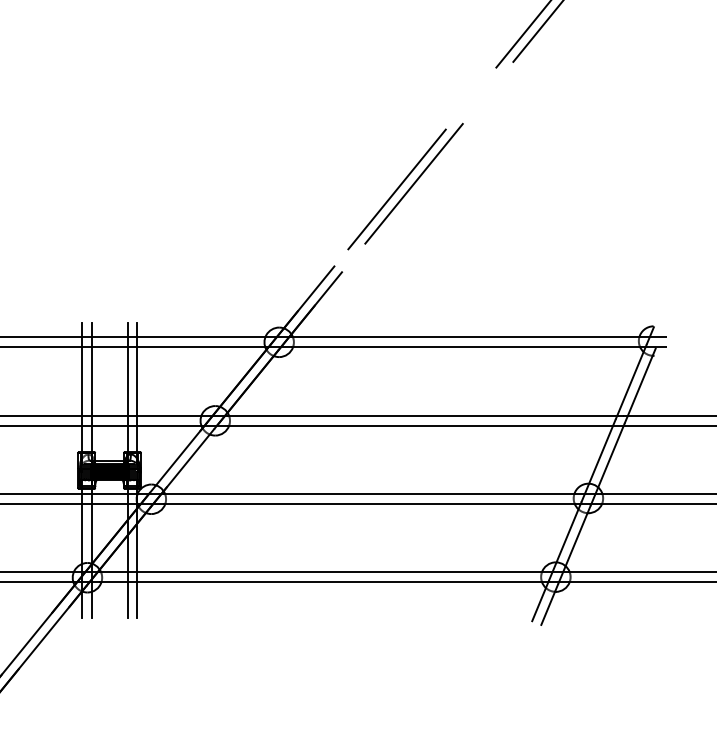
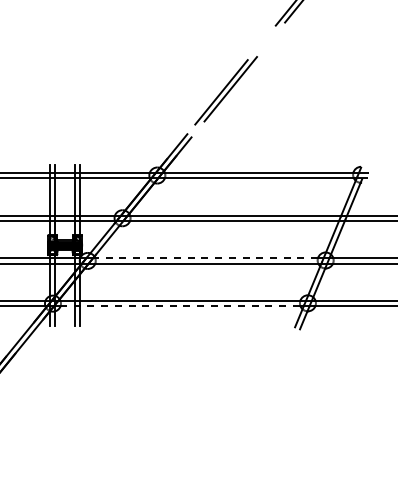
line: (369, 494) -> (206, 258), solid -> dashed
line: (321, 582) -> (180, 306), solid -> dashed

